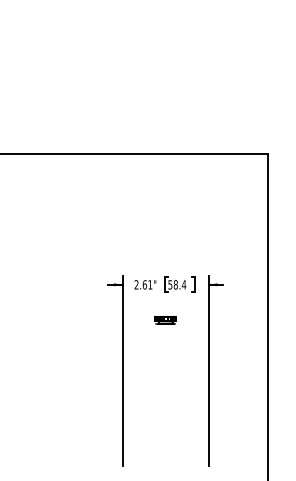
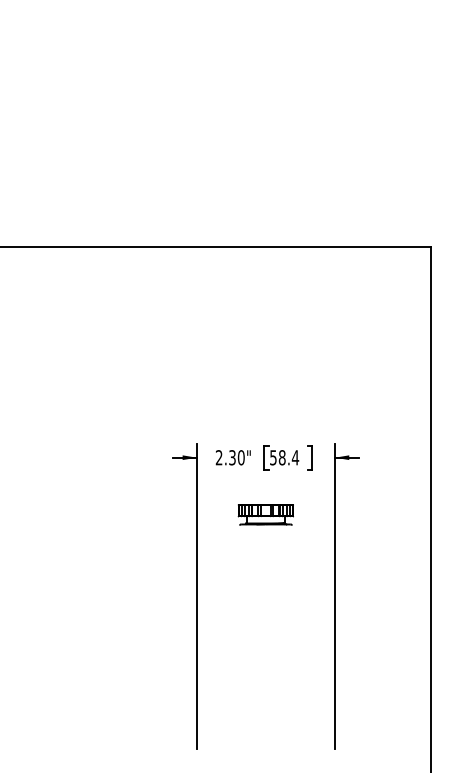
text: (147, 284) -> (236, 457), 2.61" -> 2.30"
part: (165, 320) -> (265, 514), size x1.67

